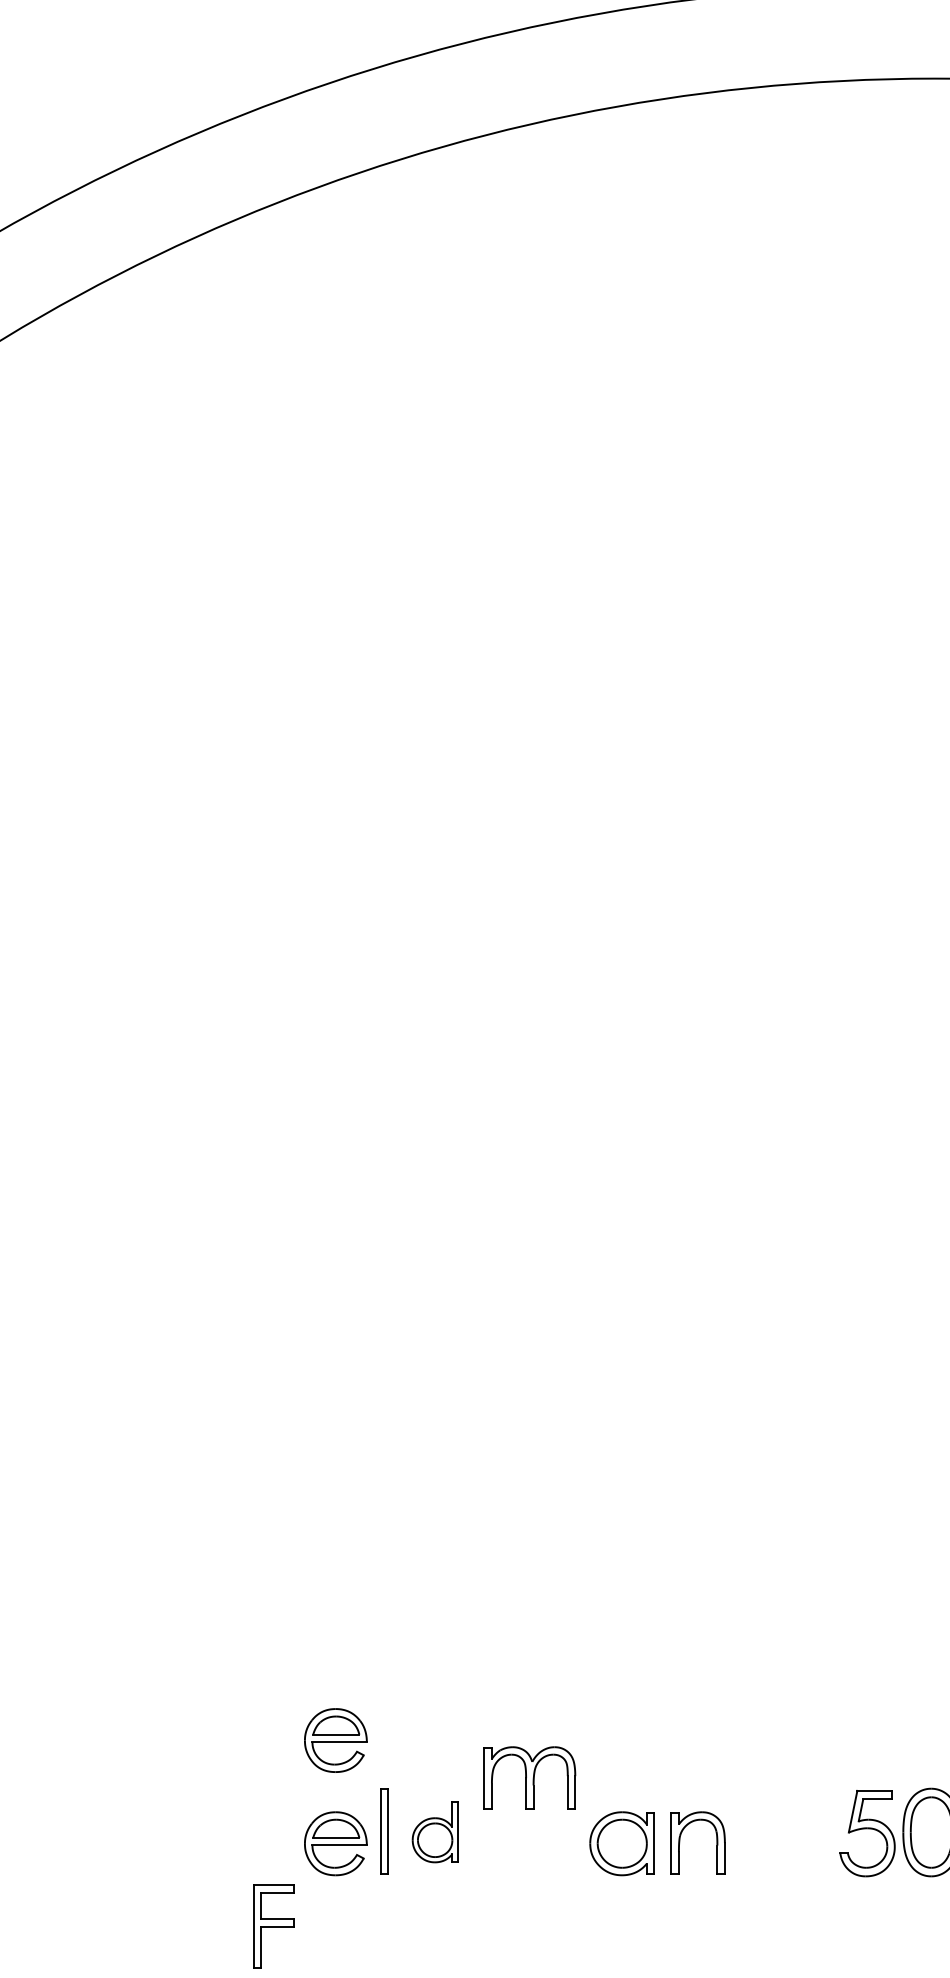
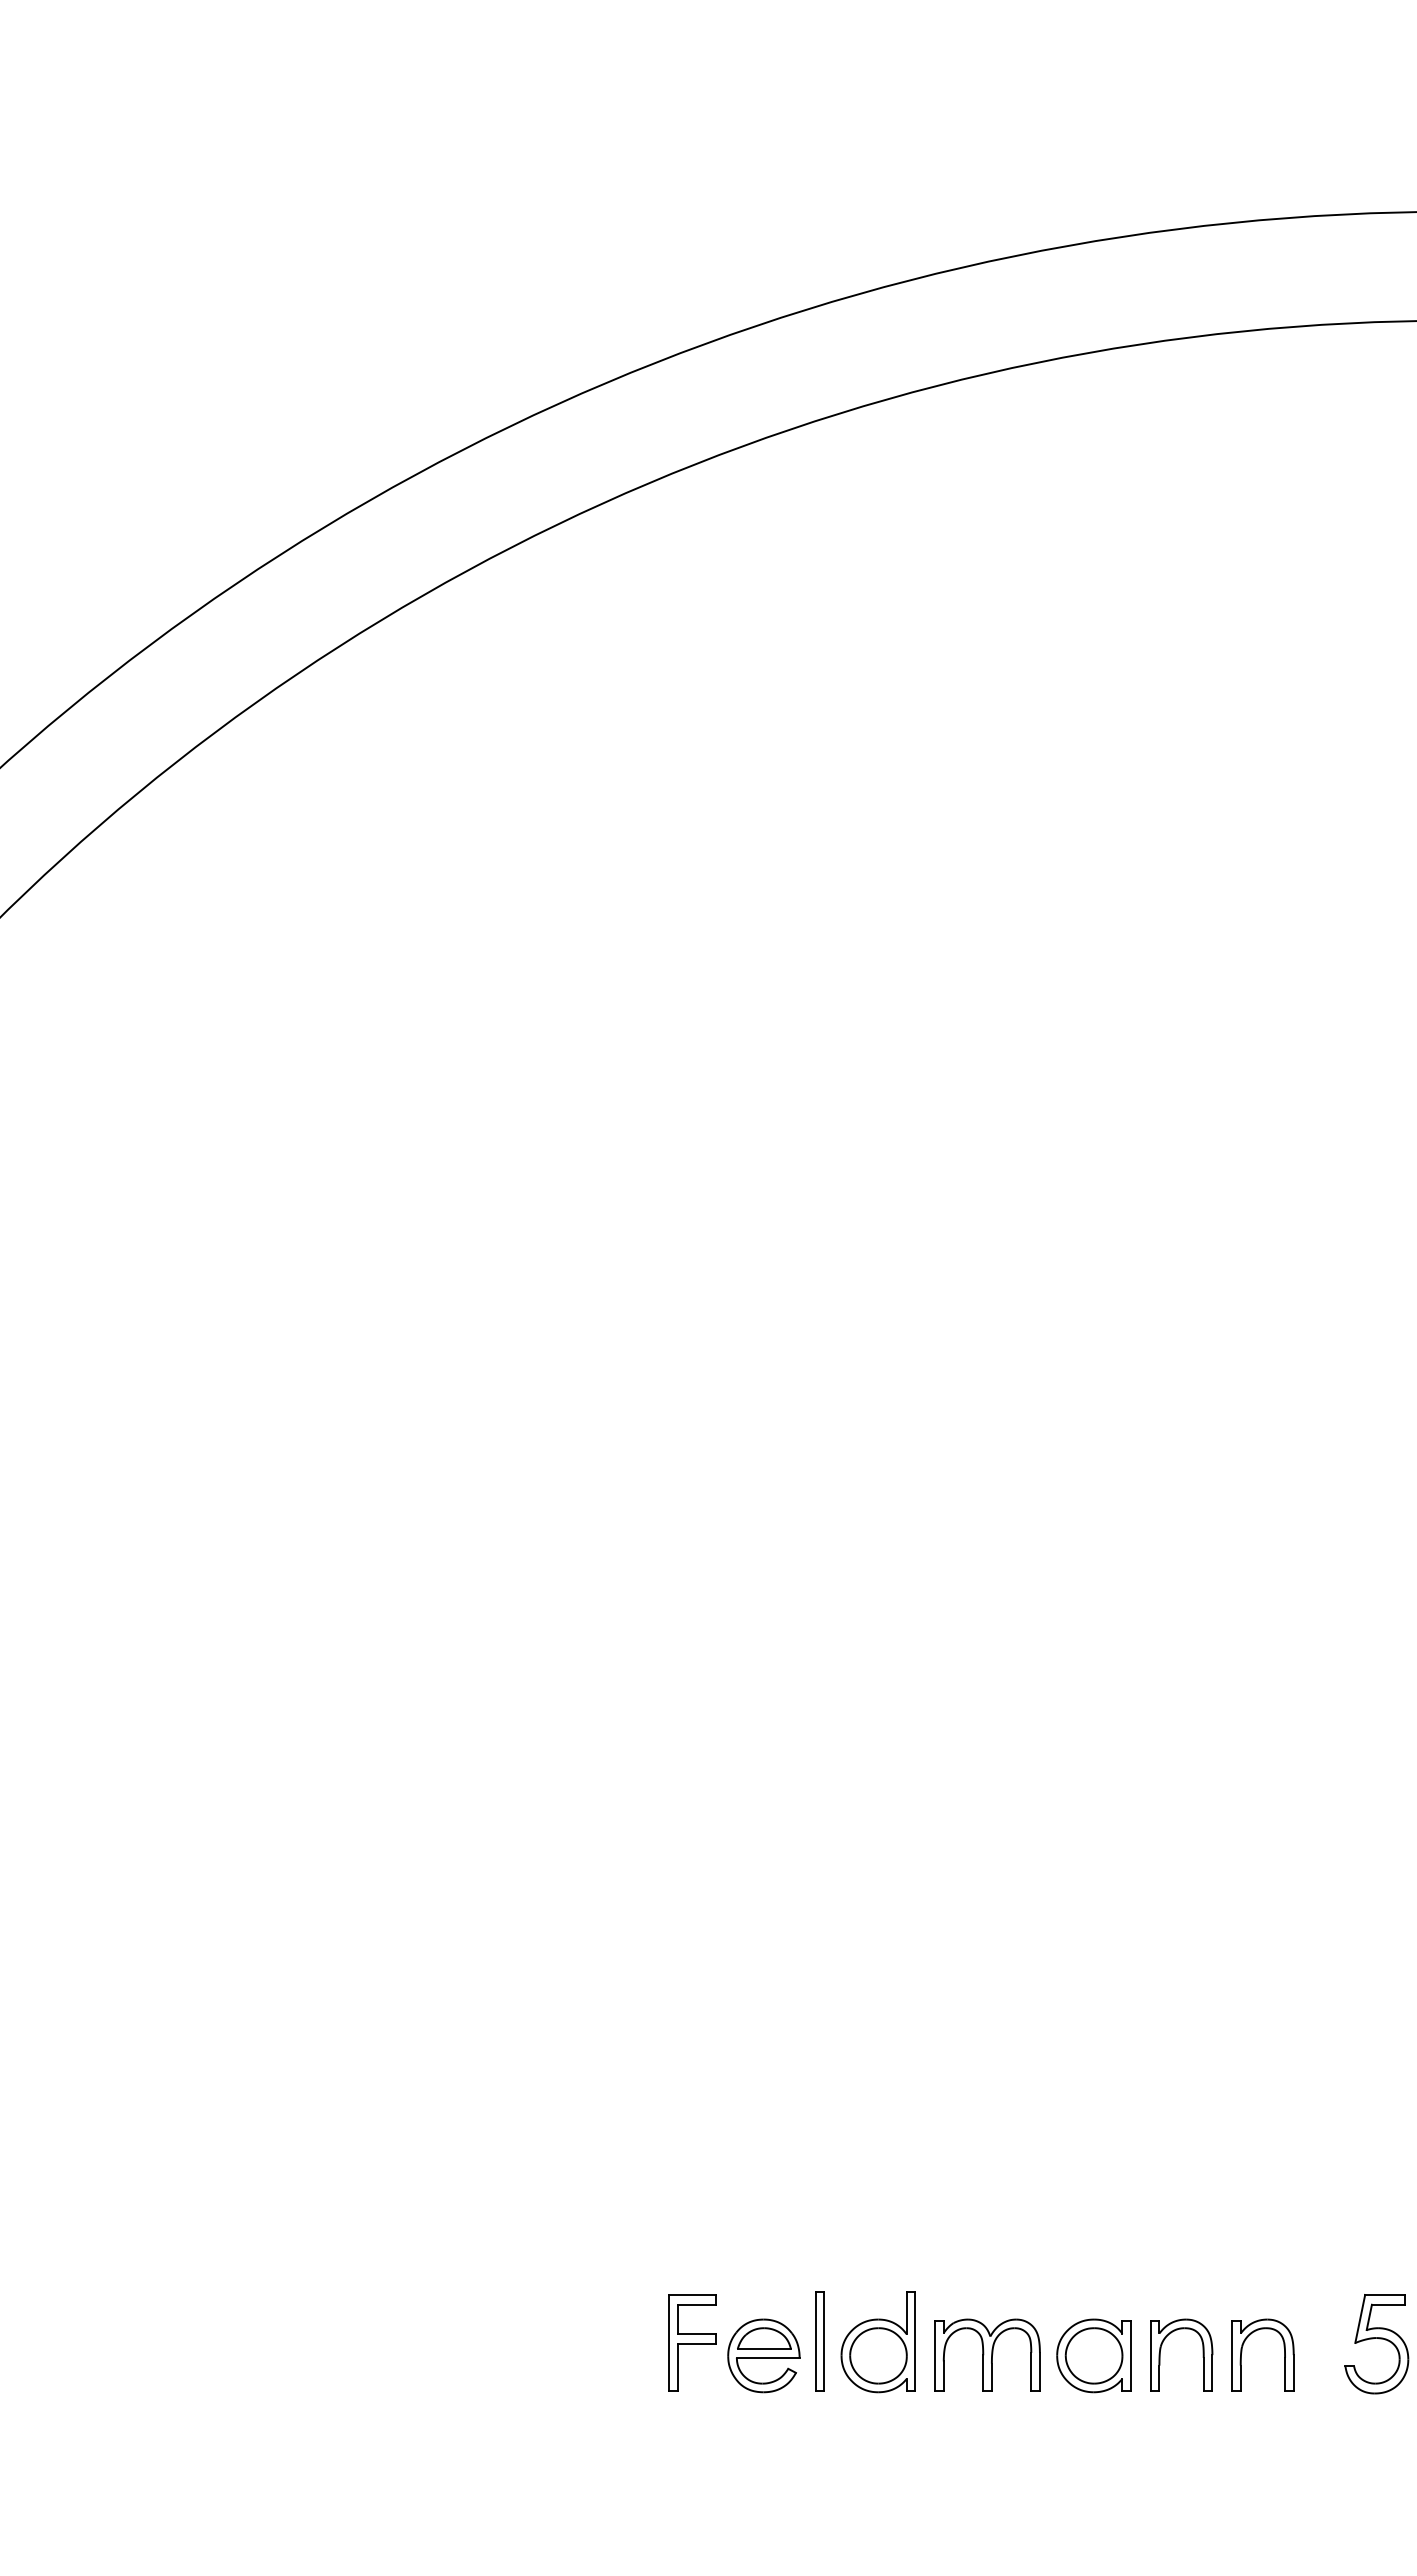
part: (335, 1740) -> (763, 2236), removed
part: (529, 1777) -> (987, 2354), moved
part: (434, 1832) -> (877, 2342), size x1.43
part: (750, 1840) -> (1242, 2352), added
part: (273, 1925) -> (692, 2342), moved

